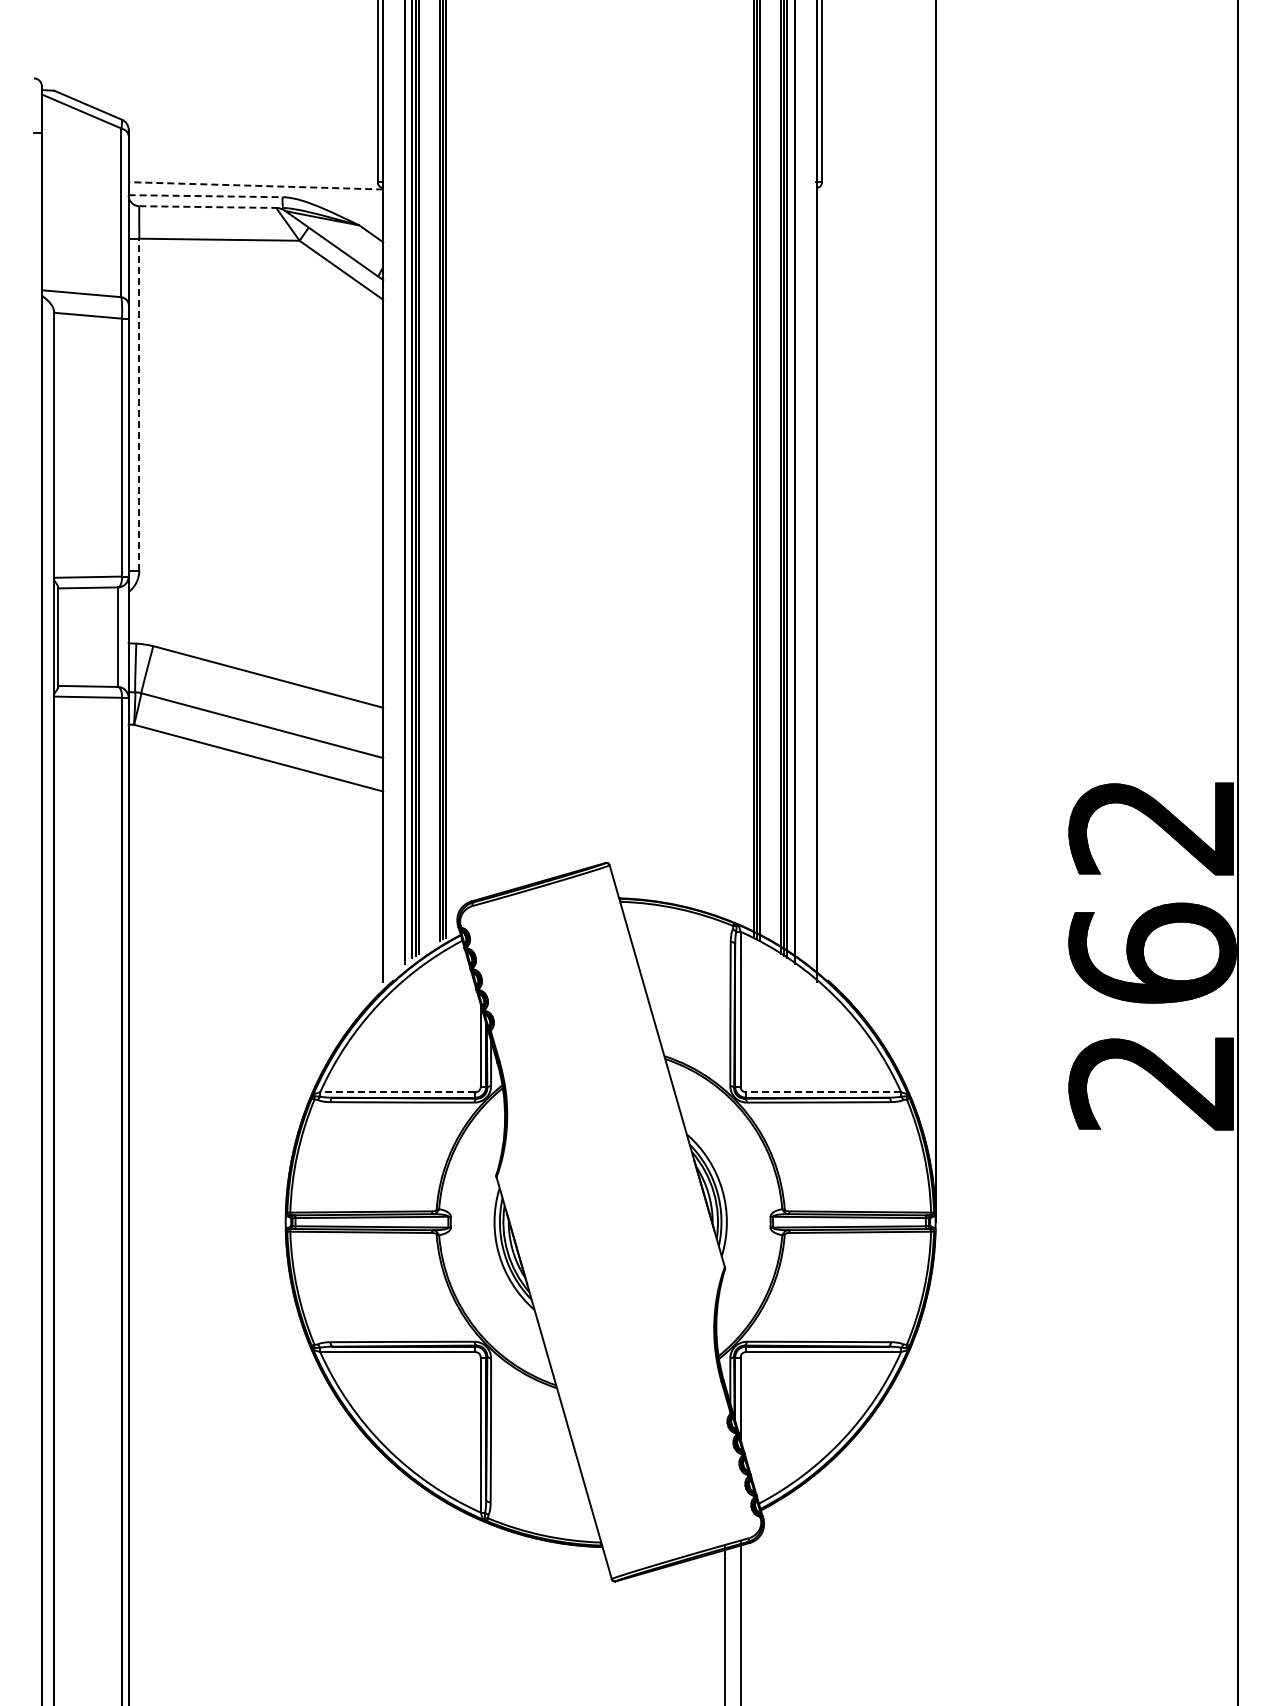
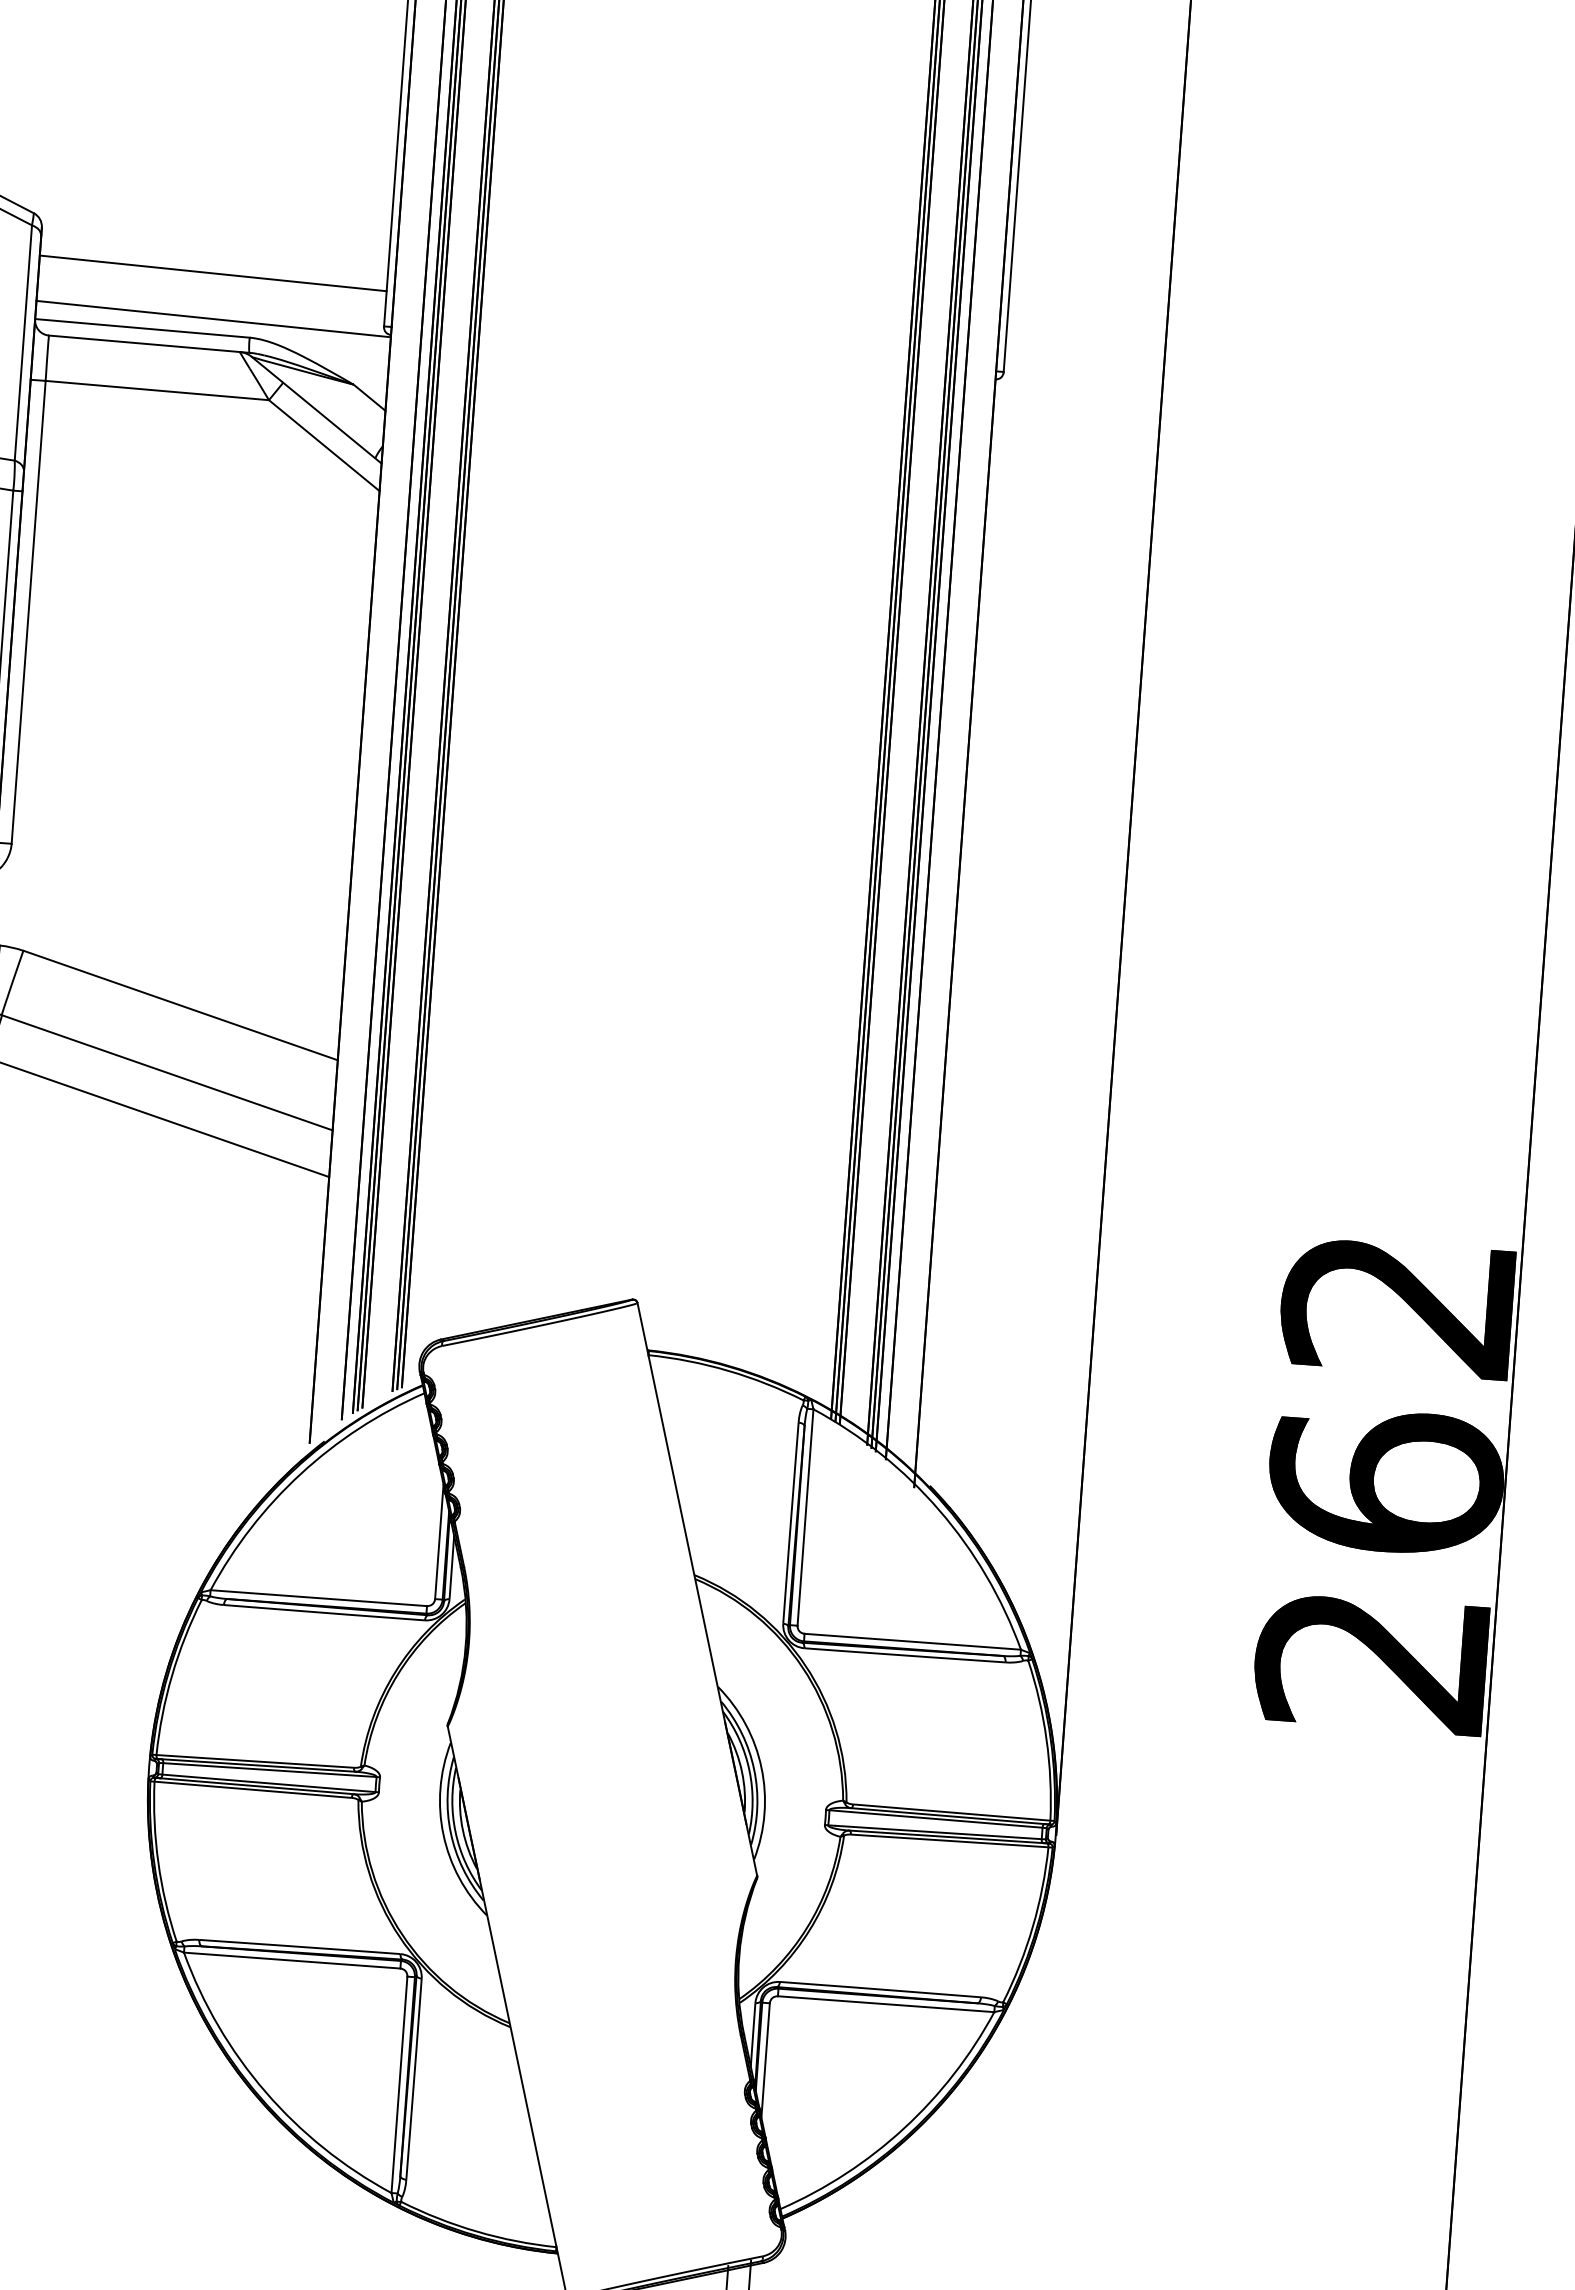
line: (252, 152) -> (212, 272), added
line: (255, 185) -> (213, 318), dashed -> solid
line: (205, 196) -> (142, 328), dashed -> solid
line: (211, 207) -> (149, 344), dashed -> solid
line: (139, 404) -> (28, 612), dashed -> solid
line: (397, 1092) -> (318, 1598), dashed -> solid
line: (823, 1092) -> (912, 1642), dashed -> solid

